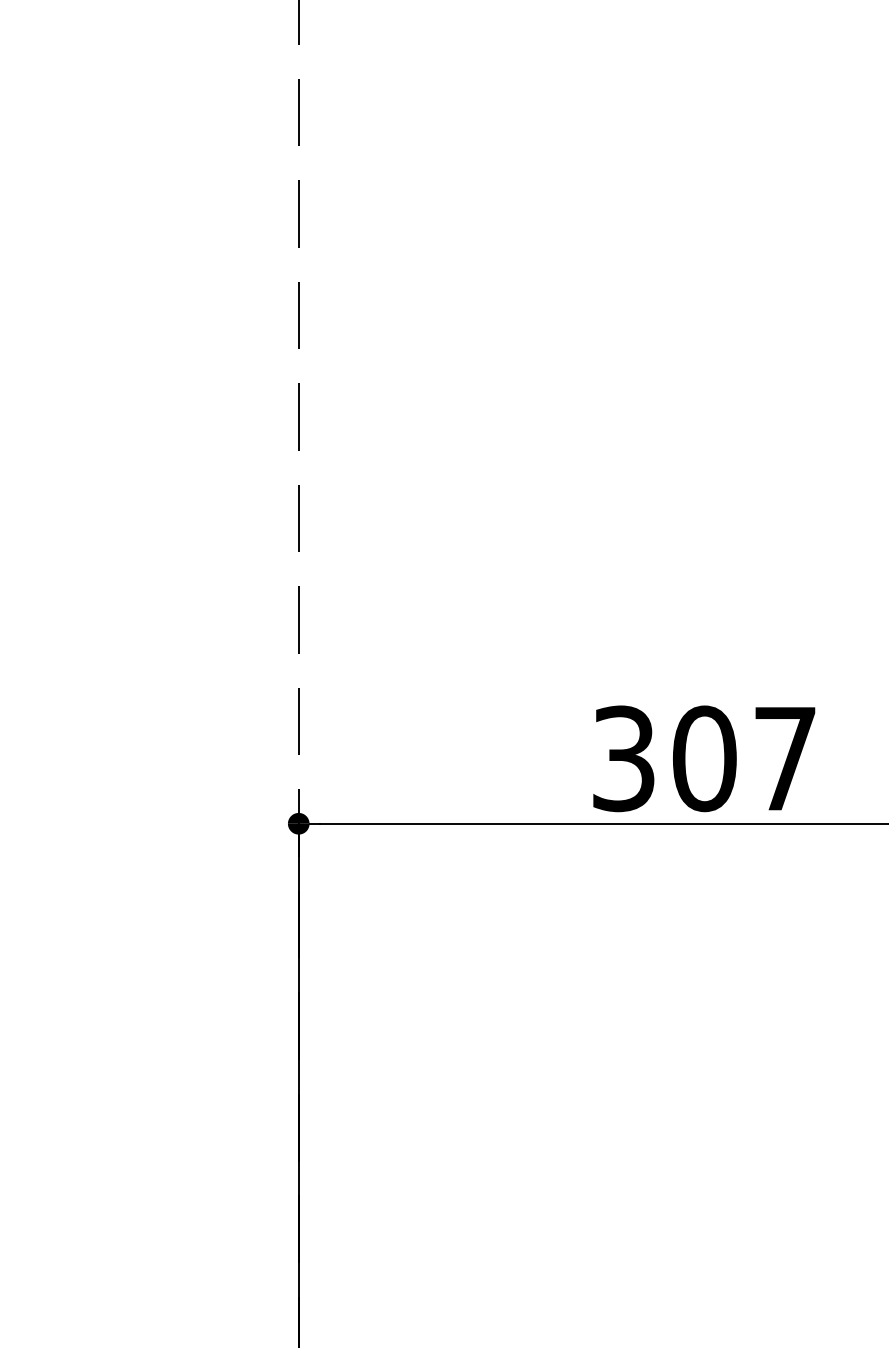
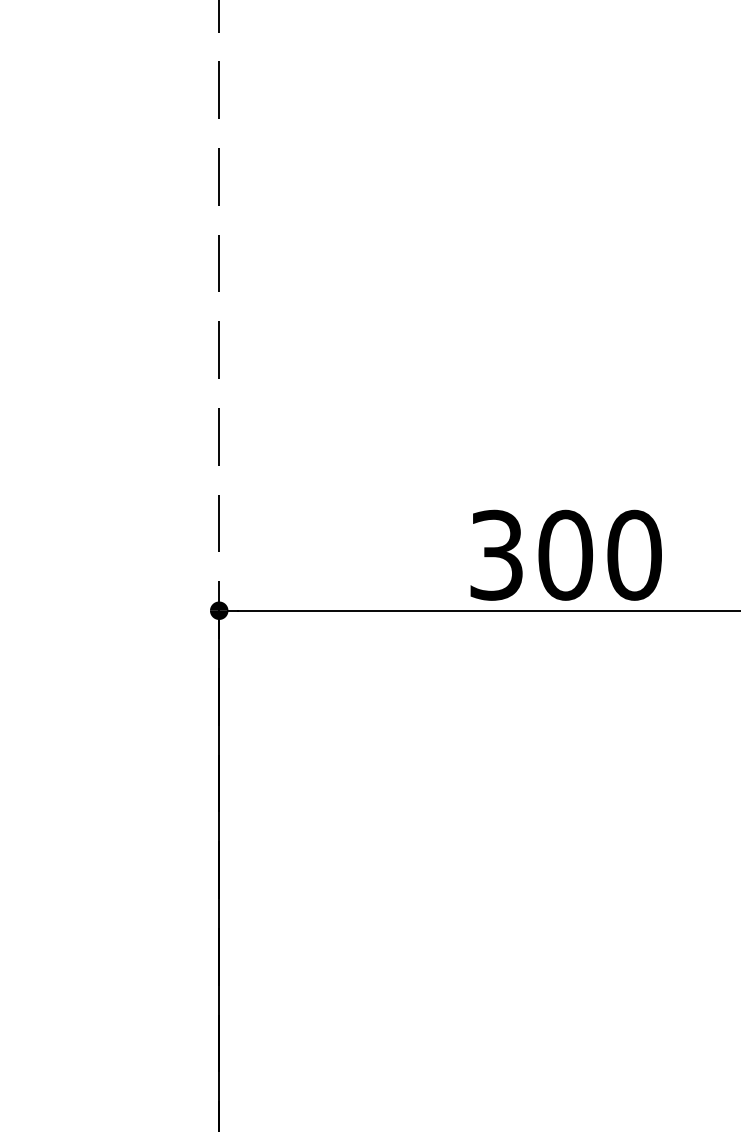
text: (785, 758) -> (634, 555), 307 -> 300

